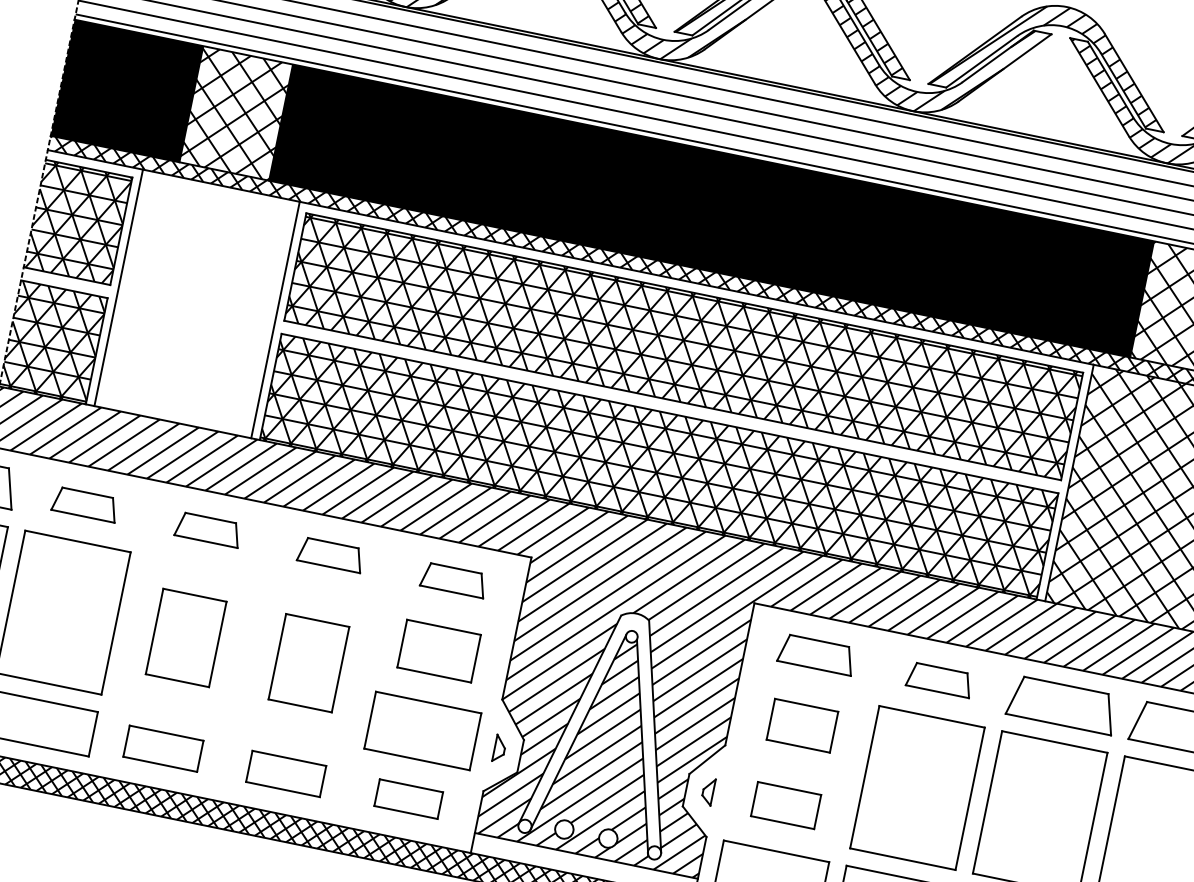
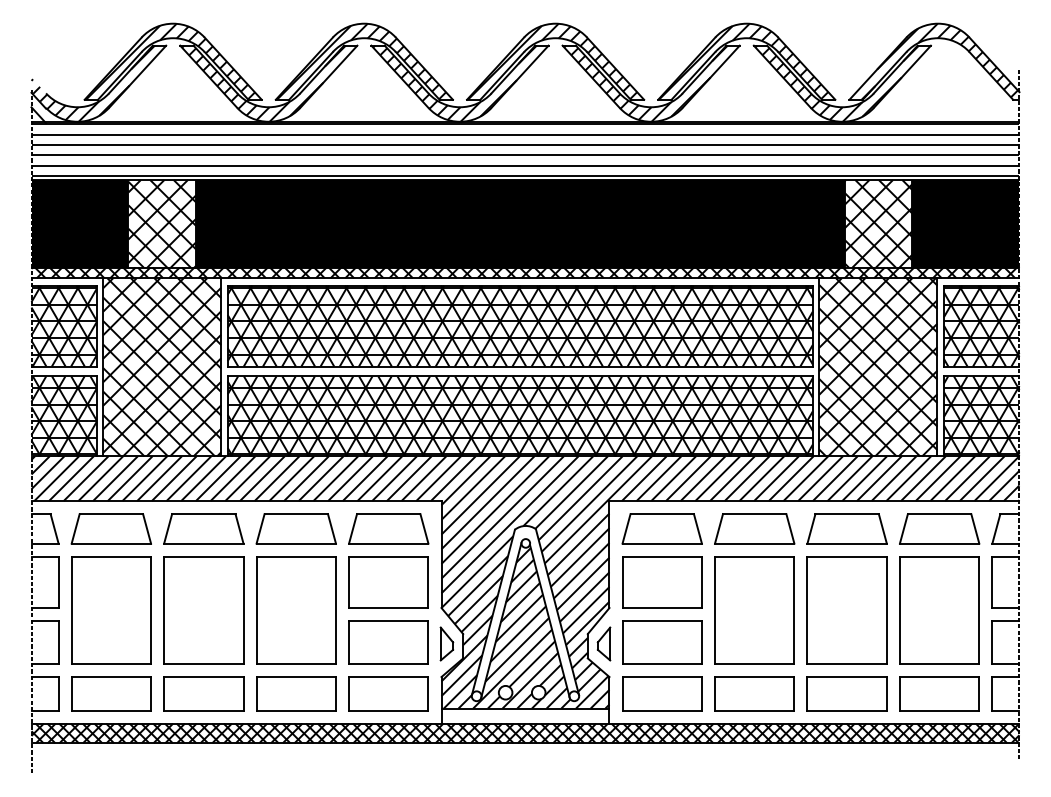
hatch: (197, 304) -> (162, 367), added
part: (84, 503) -> (110, 528), size x1.67
part: (207, 529) -> (203, 528), size x1.67
part: (330, 554) -> (295, 528), size x1.67
part: (453, 579) -> (388, 528), size x1.67
part: (185, 638) -> (203, 610), size x1.67
part: (438, 651) -> (388, 582), size x1.43
part: (816, 653) -> (661, 528), size x1.43
part: (309, 663) -> (296, 610), size x1.67
part: (939, 679) -> (754, 528), size x1.67
part: (802, 725) -> (662, 582), size x1.67
part: (163, 748) -> (203, 693), size x1.43
part: (499, 748) -> (446, 643), size x1.67
part: (286, 773) -> (296, 693), size x1.43
part: (707, 790) -> (603, 643), size x1.67
part: (408, 798) -> (388, 693), size x1.67
part: (786, 805) -> (662, 642), size x1.67

